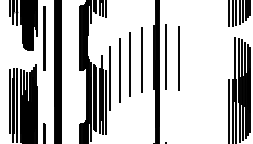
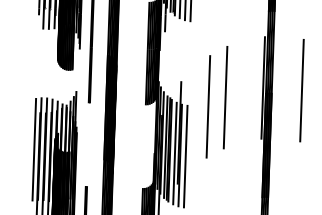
line: (166, 56) -> (283, 87), removed
line: (141, 59) -> (243, 90), removed
line: (110, 78) -> (193, 118), removed

